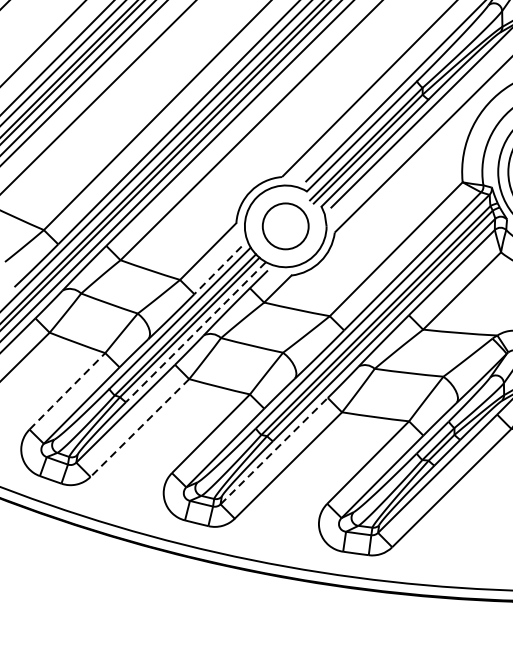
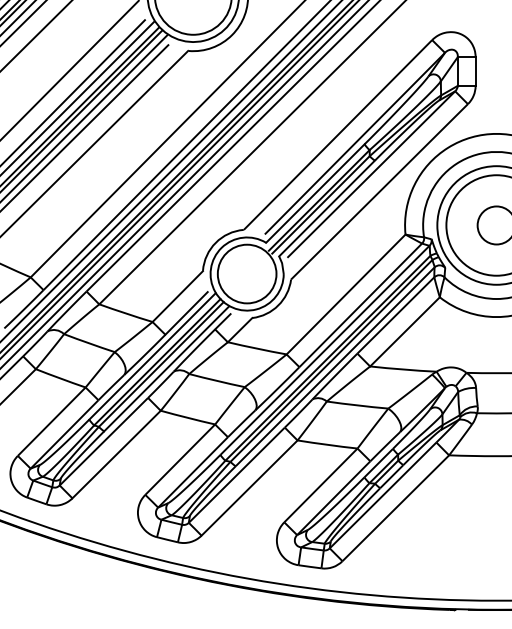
circle: (285, 225) -> (246, 273), size x1.43
line: (217, 270) -> (186, 313), dashed -> solid
line: (195, 333) -> (166, 369), dashed -> solid
line: (67, 391) -> (51, 421), dashed -> solid
line: (139, 428) -> (116, 454), dashed -> solid
line: (273, 451) -> (236, 475), dashed -> solid

